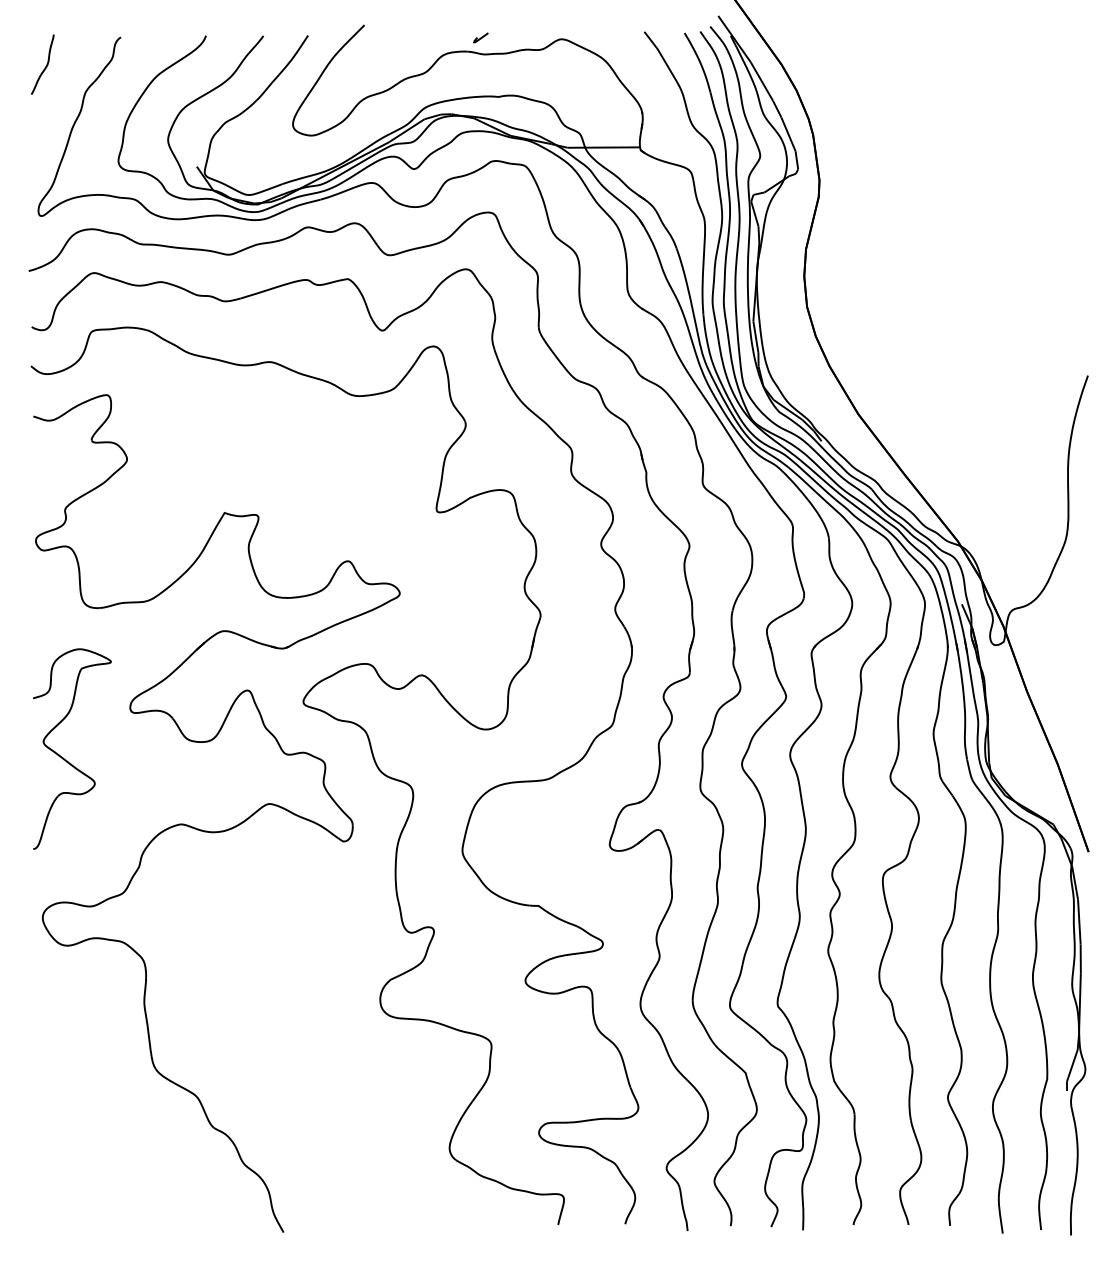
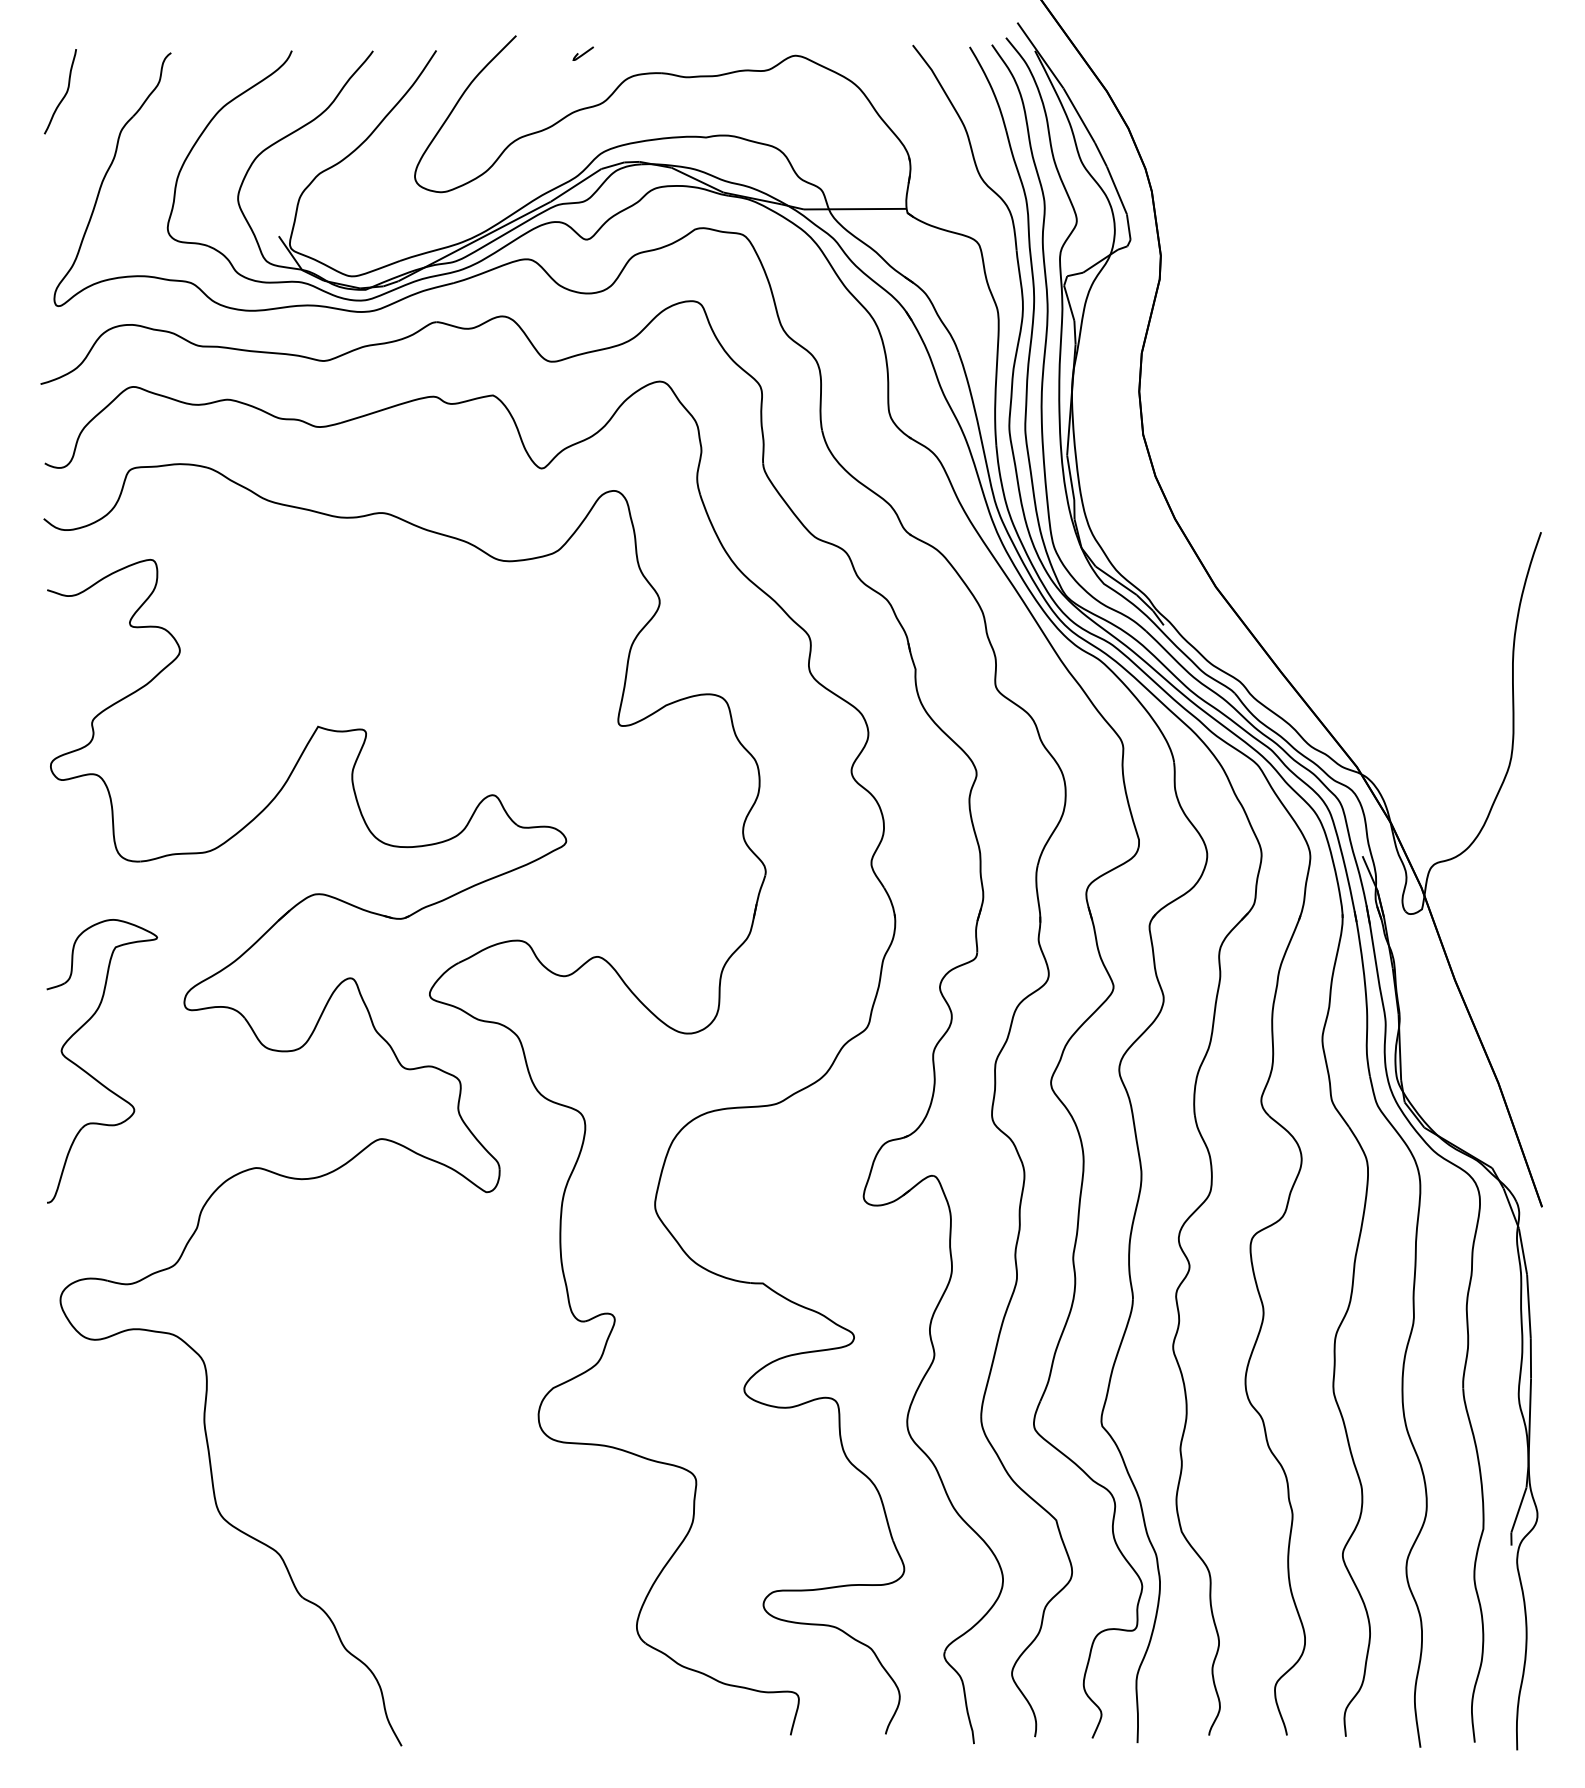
curve: (480, 37) -> (582, 53), moved

